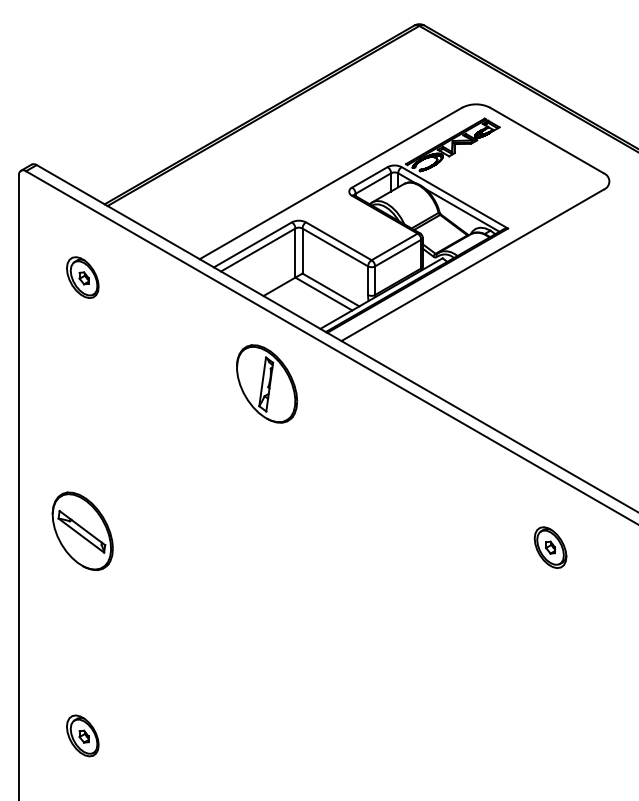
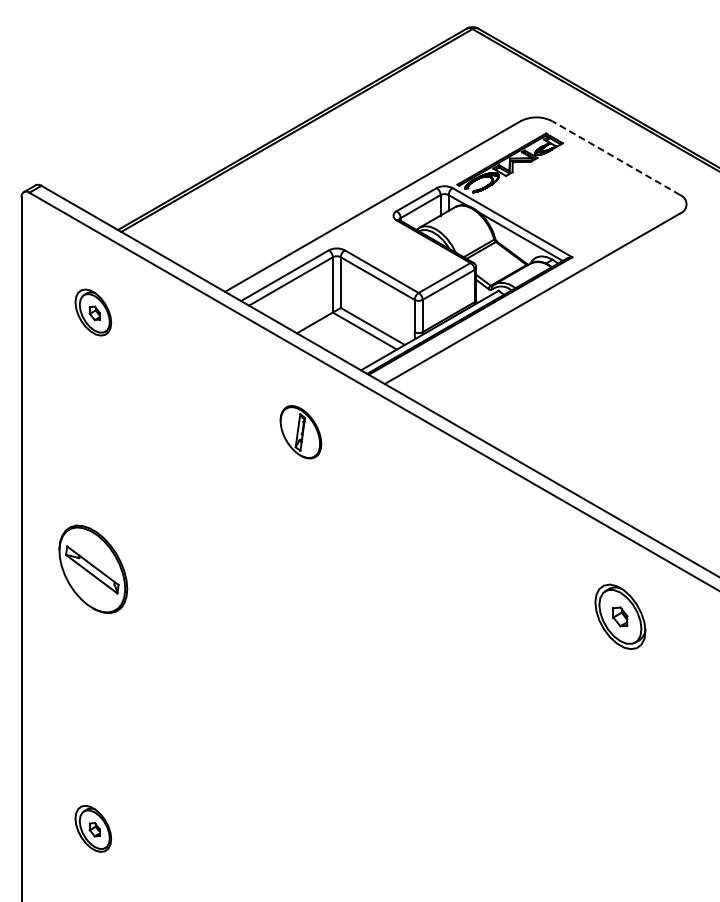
line: (547, 140) -> (616, 158), solid -> dashed
part: (266, 383) -> (300, 431), size x0.6
part: (82, 530) -> (93, 568), moved
part: (549, 547) -> (619, 616), size x1.4

